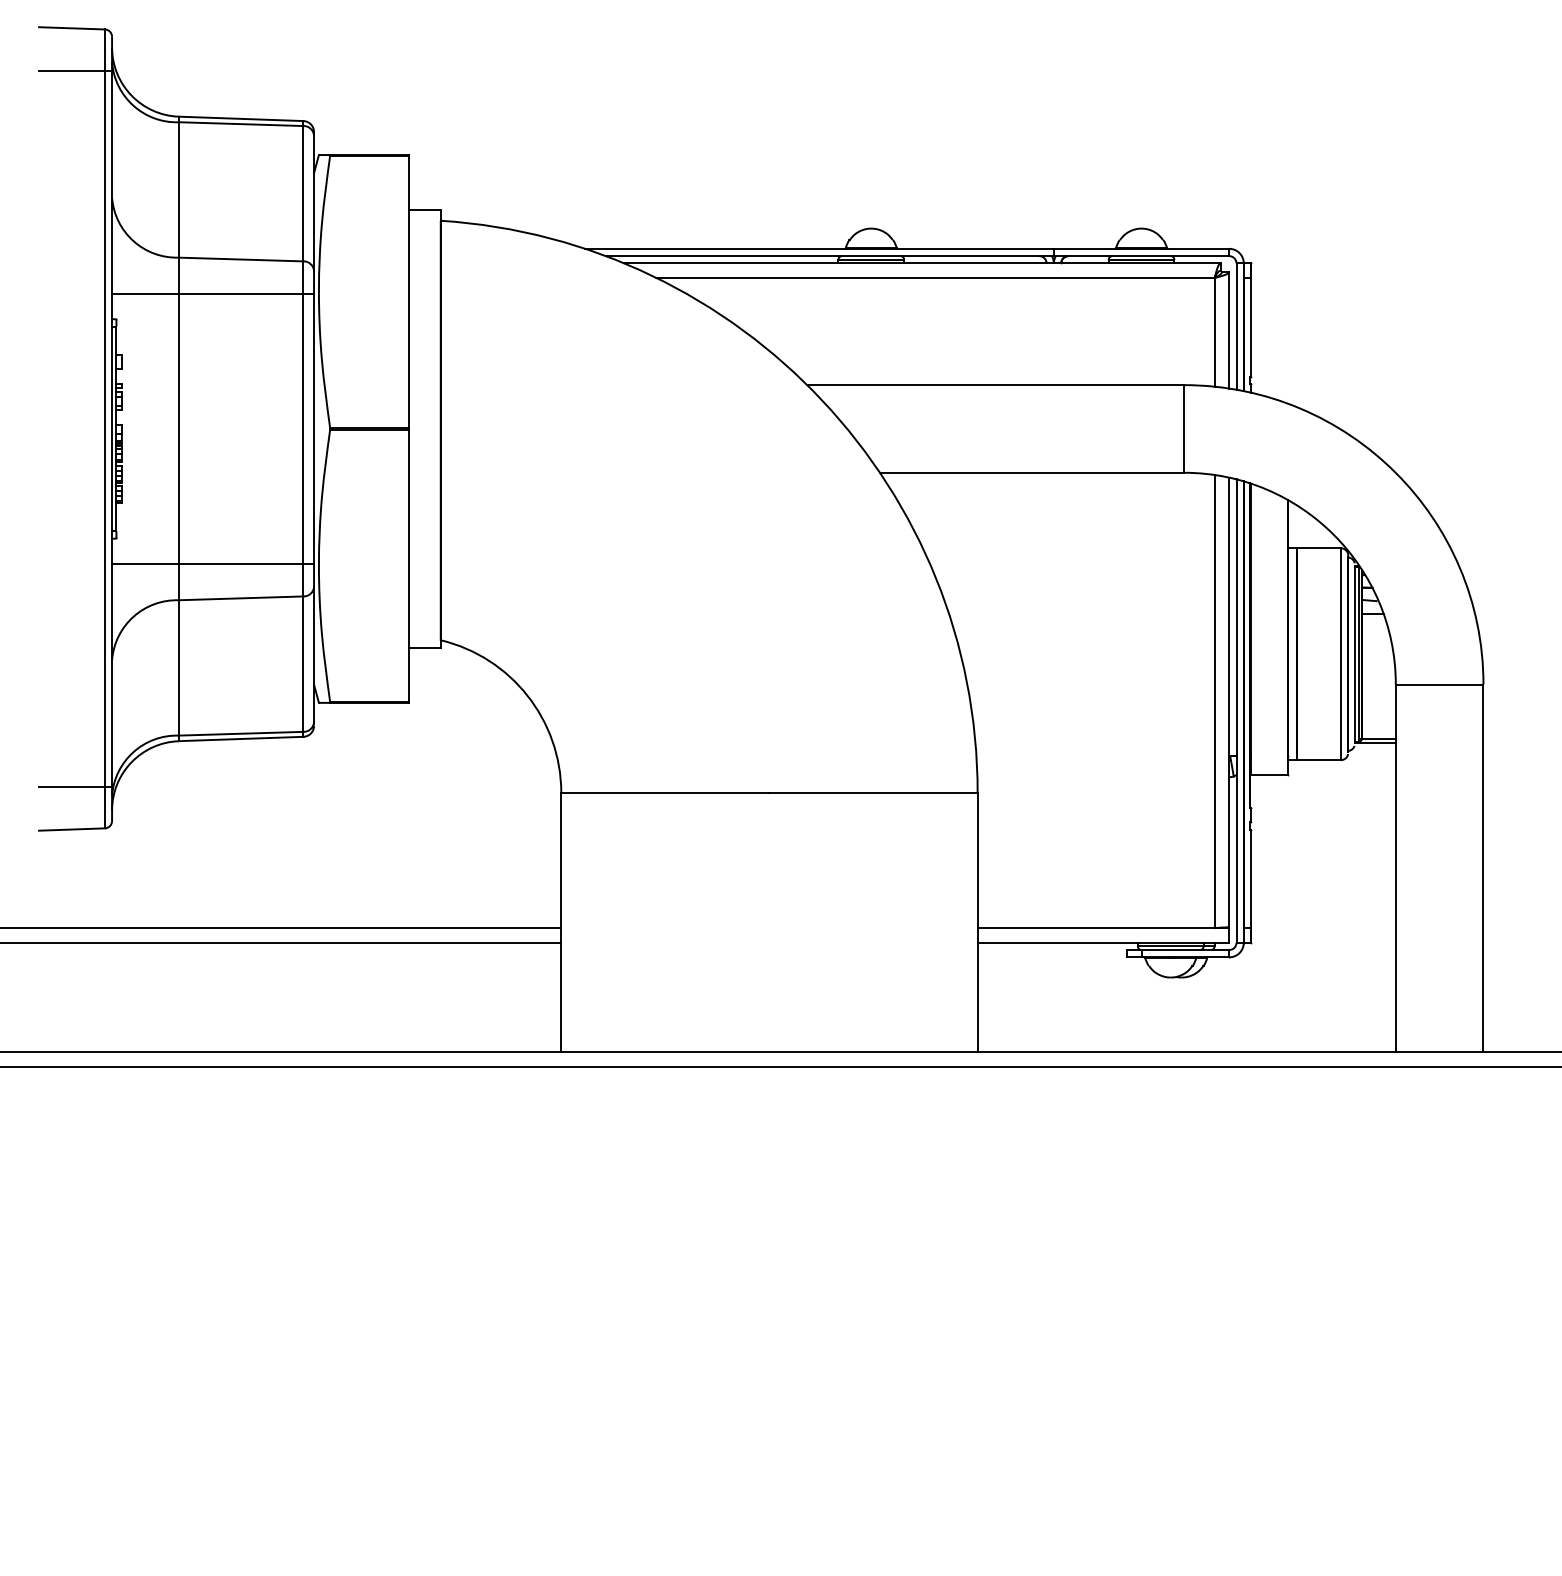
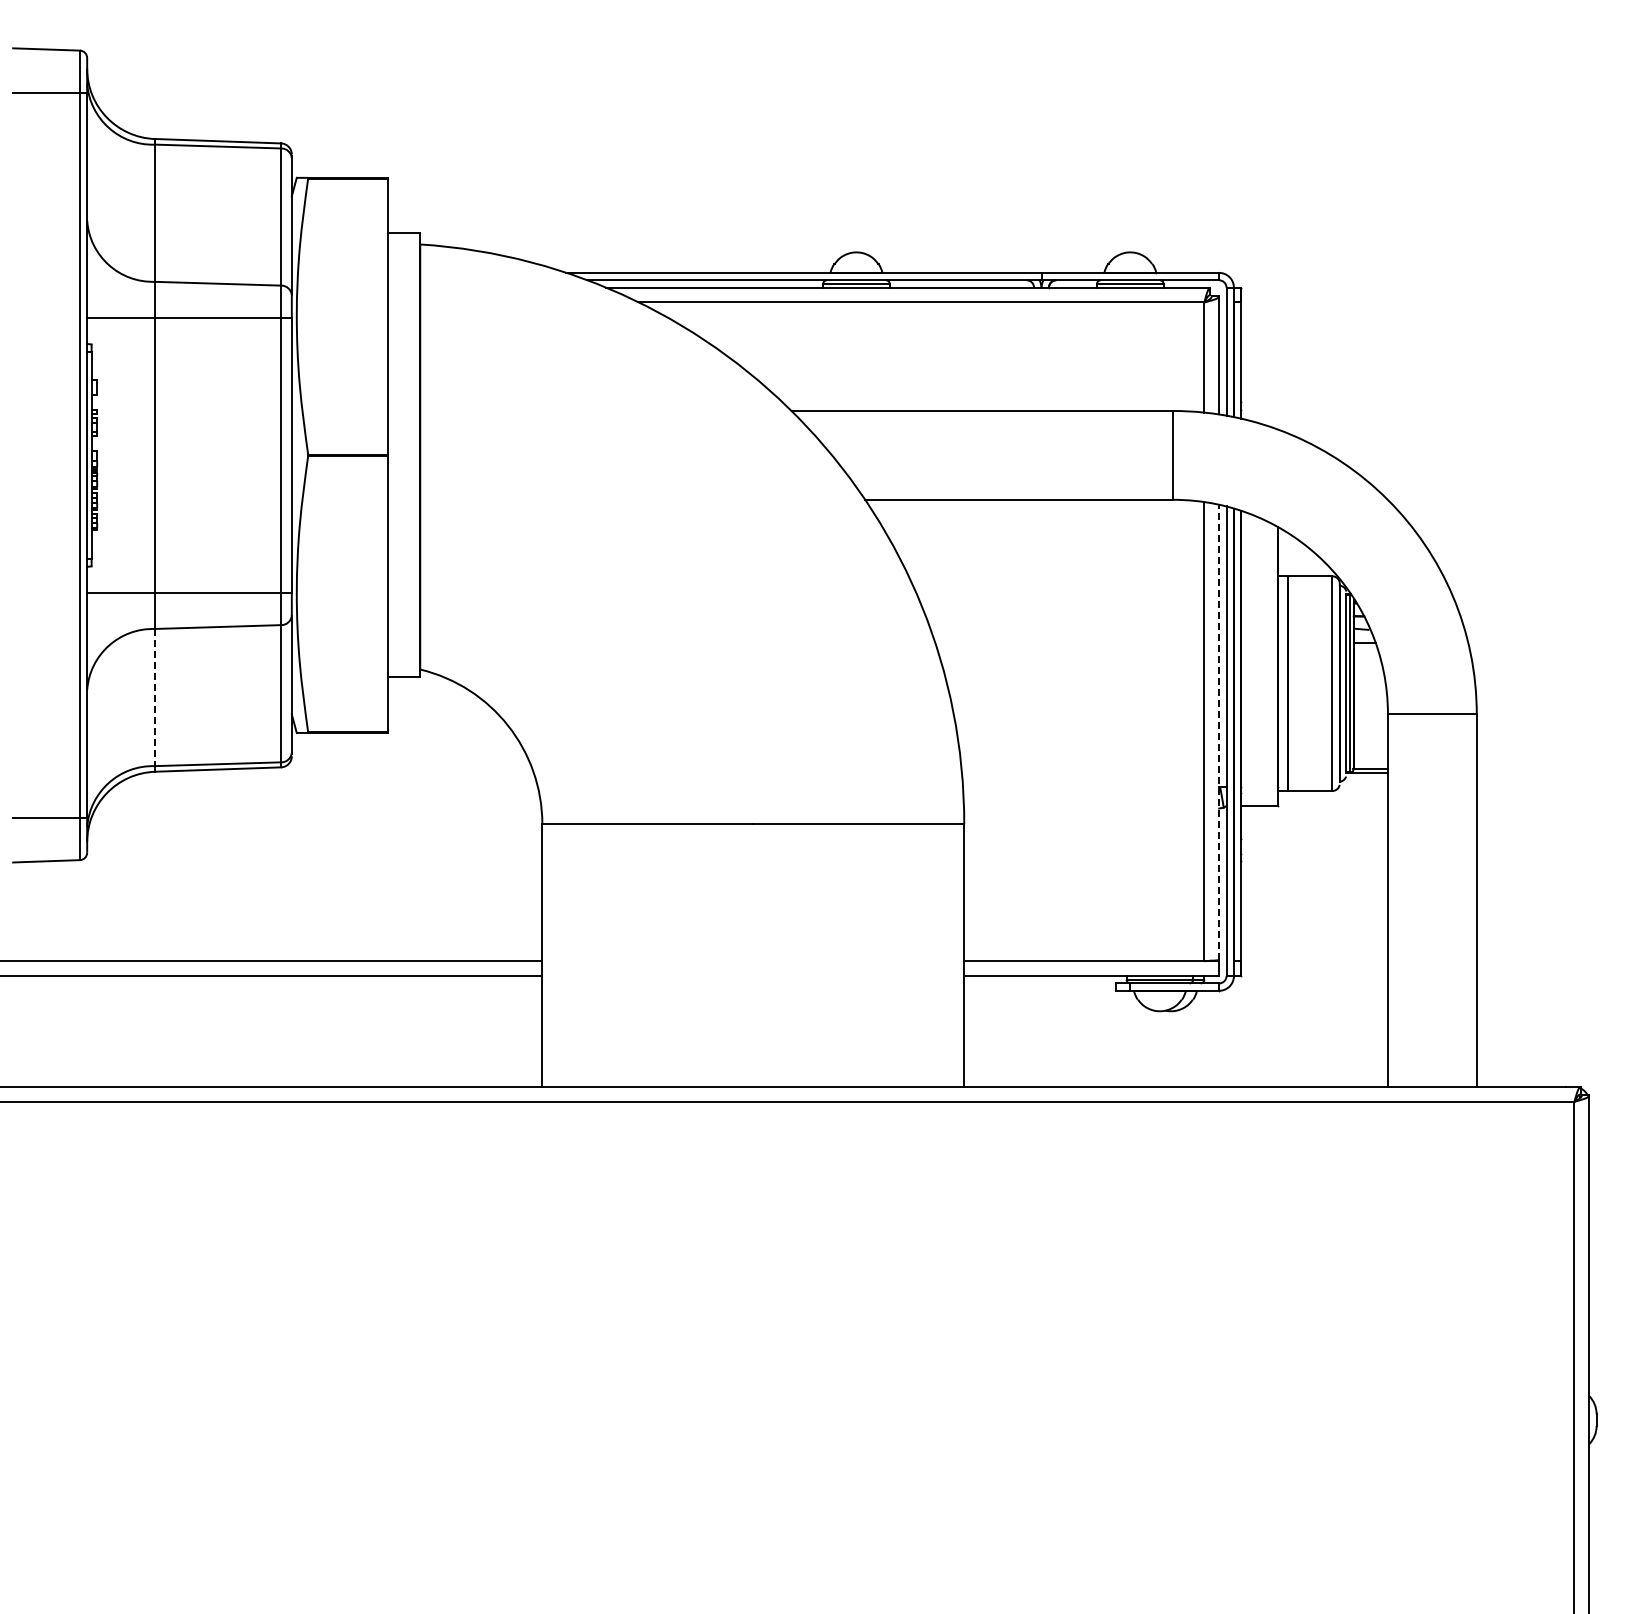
line: (179, 667) -> (155, 697), solid -> dashed
line: (1229, 702) -> (1219, 732), solid -> dashed

